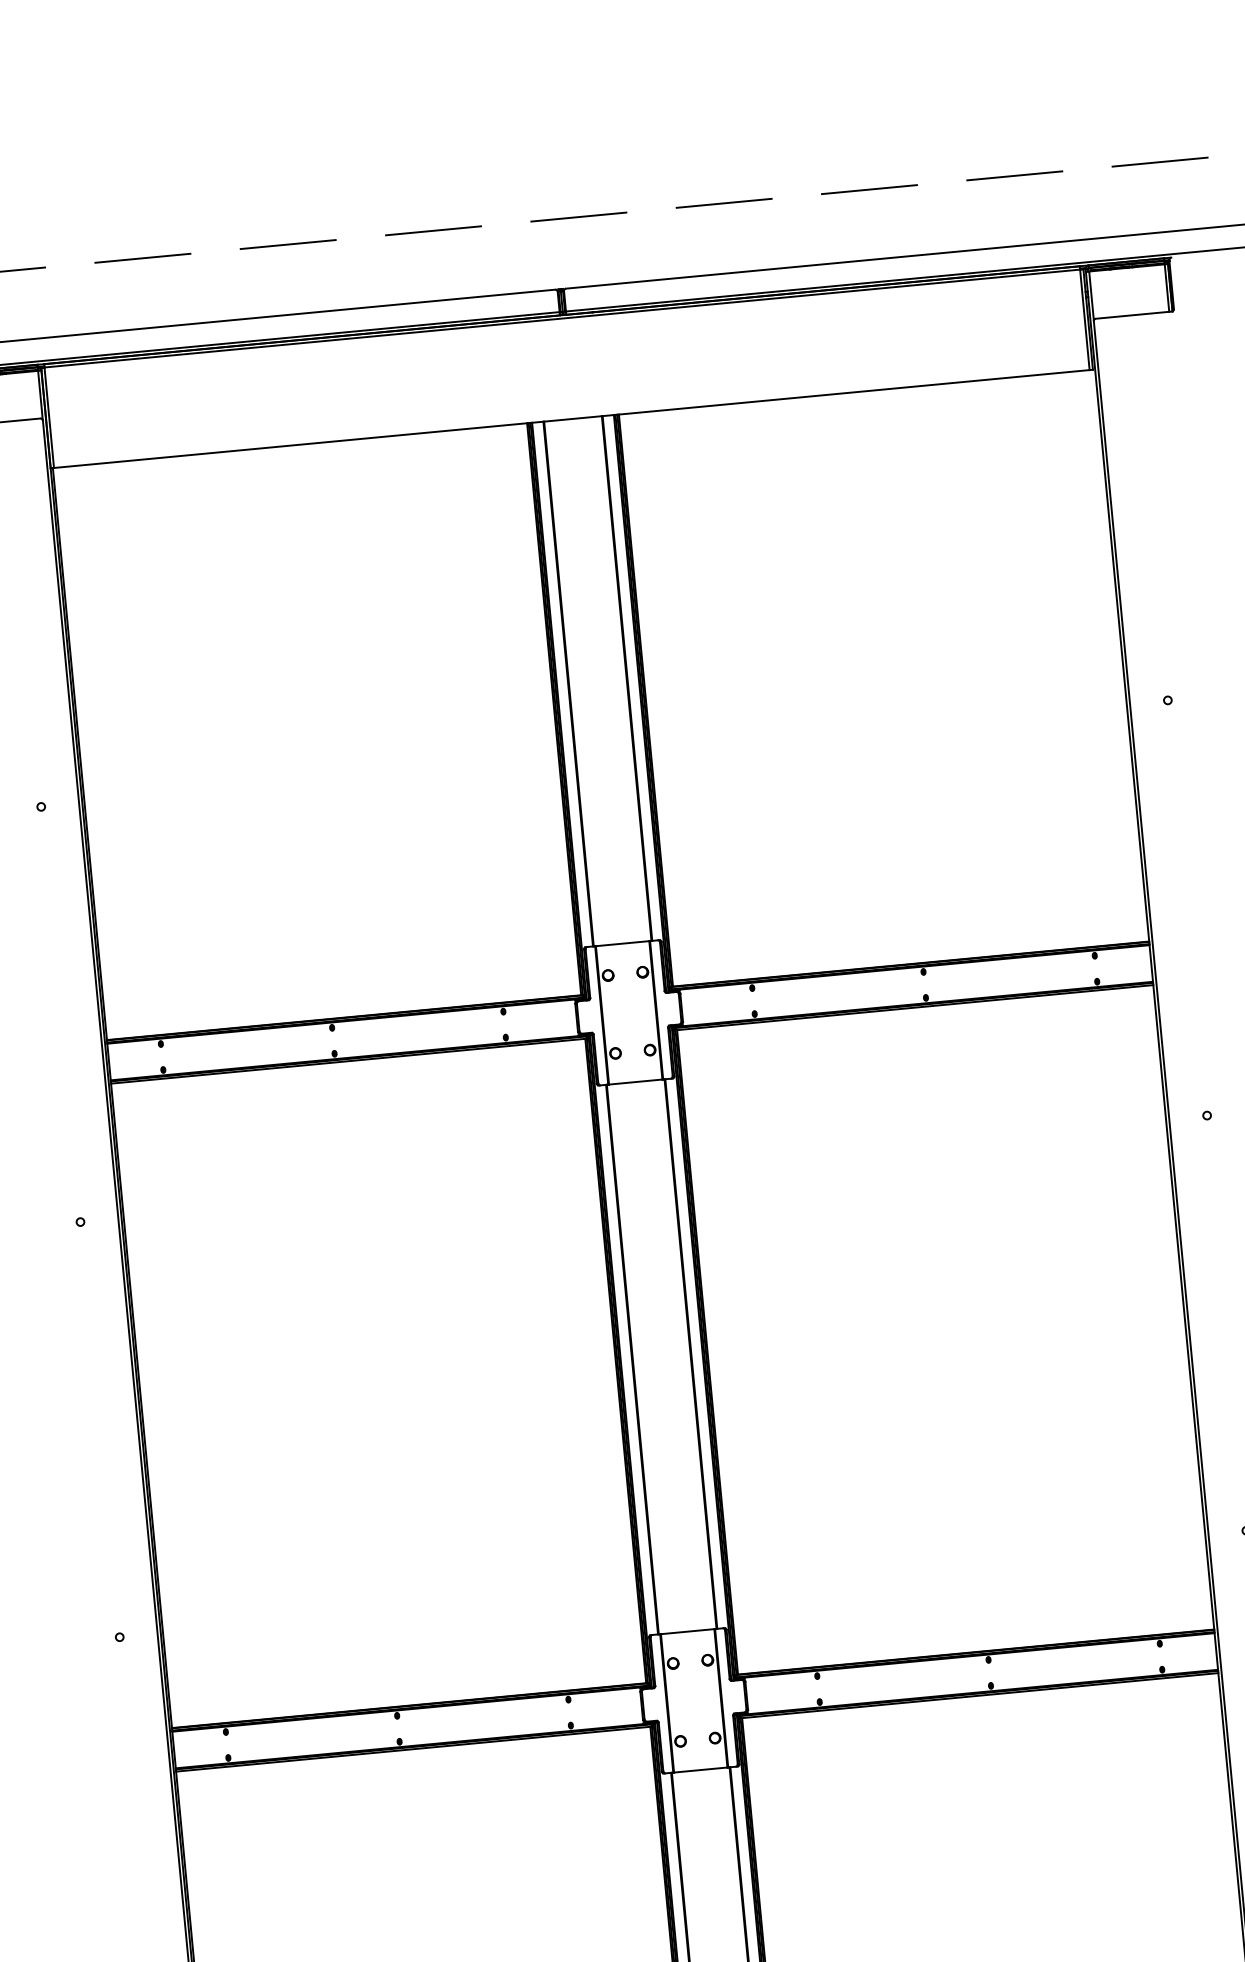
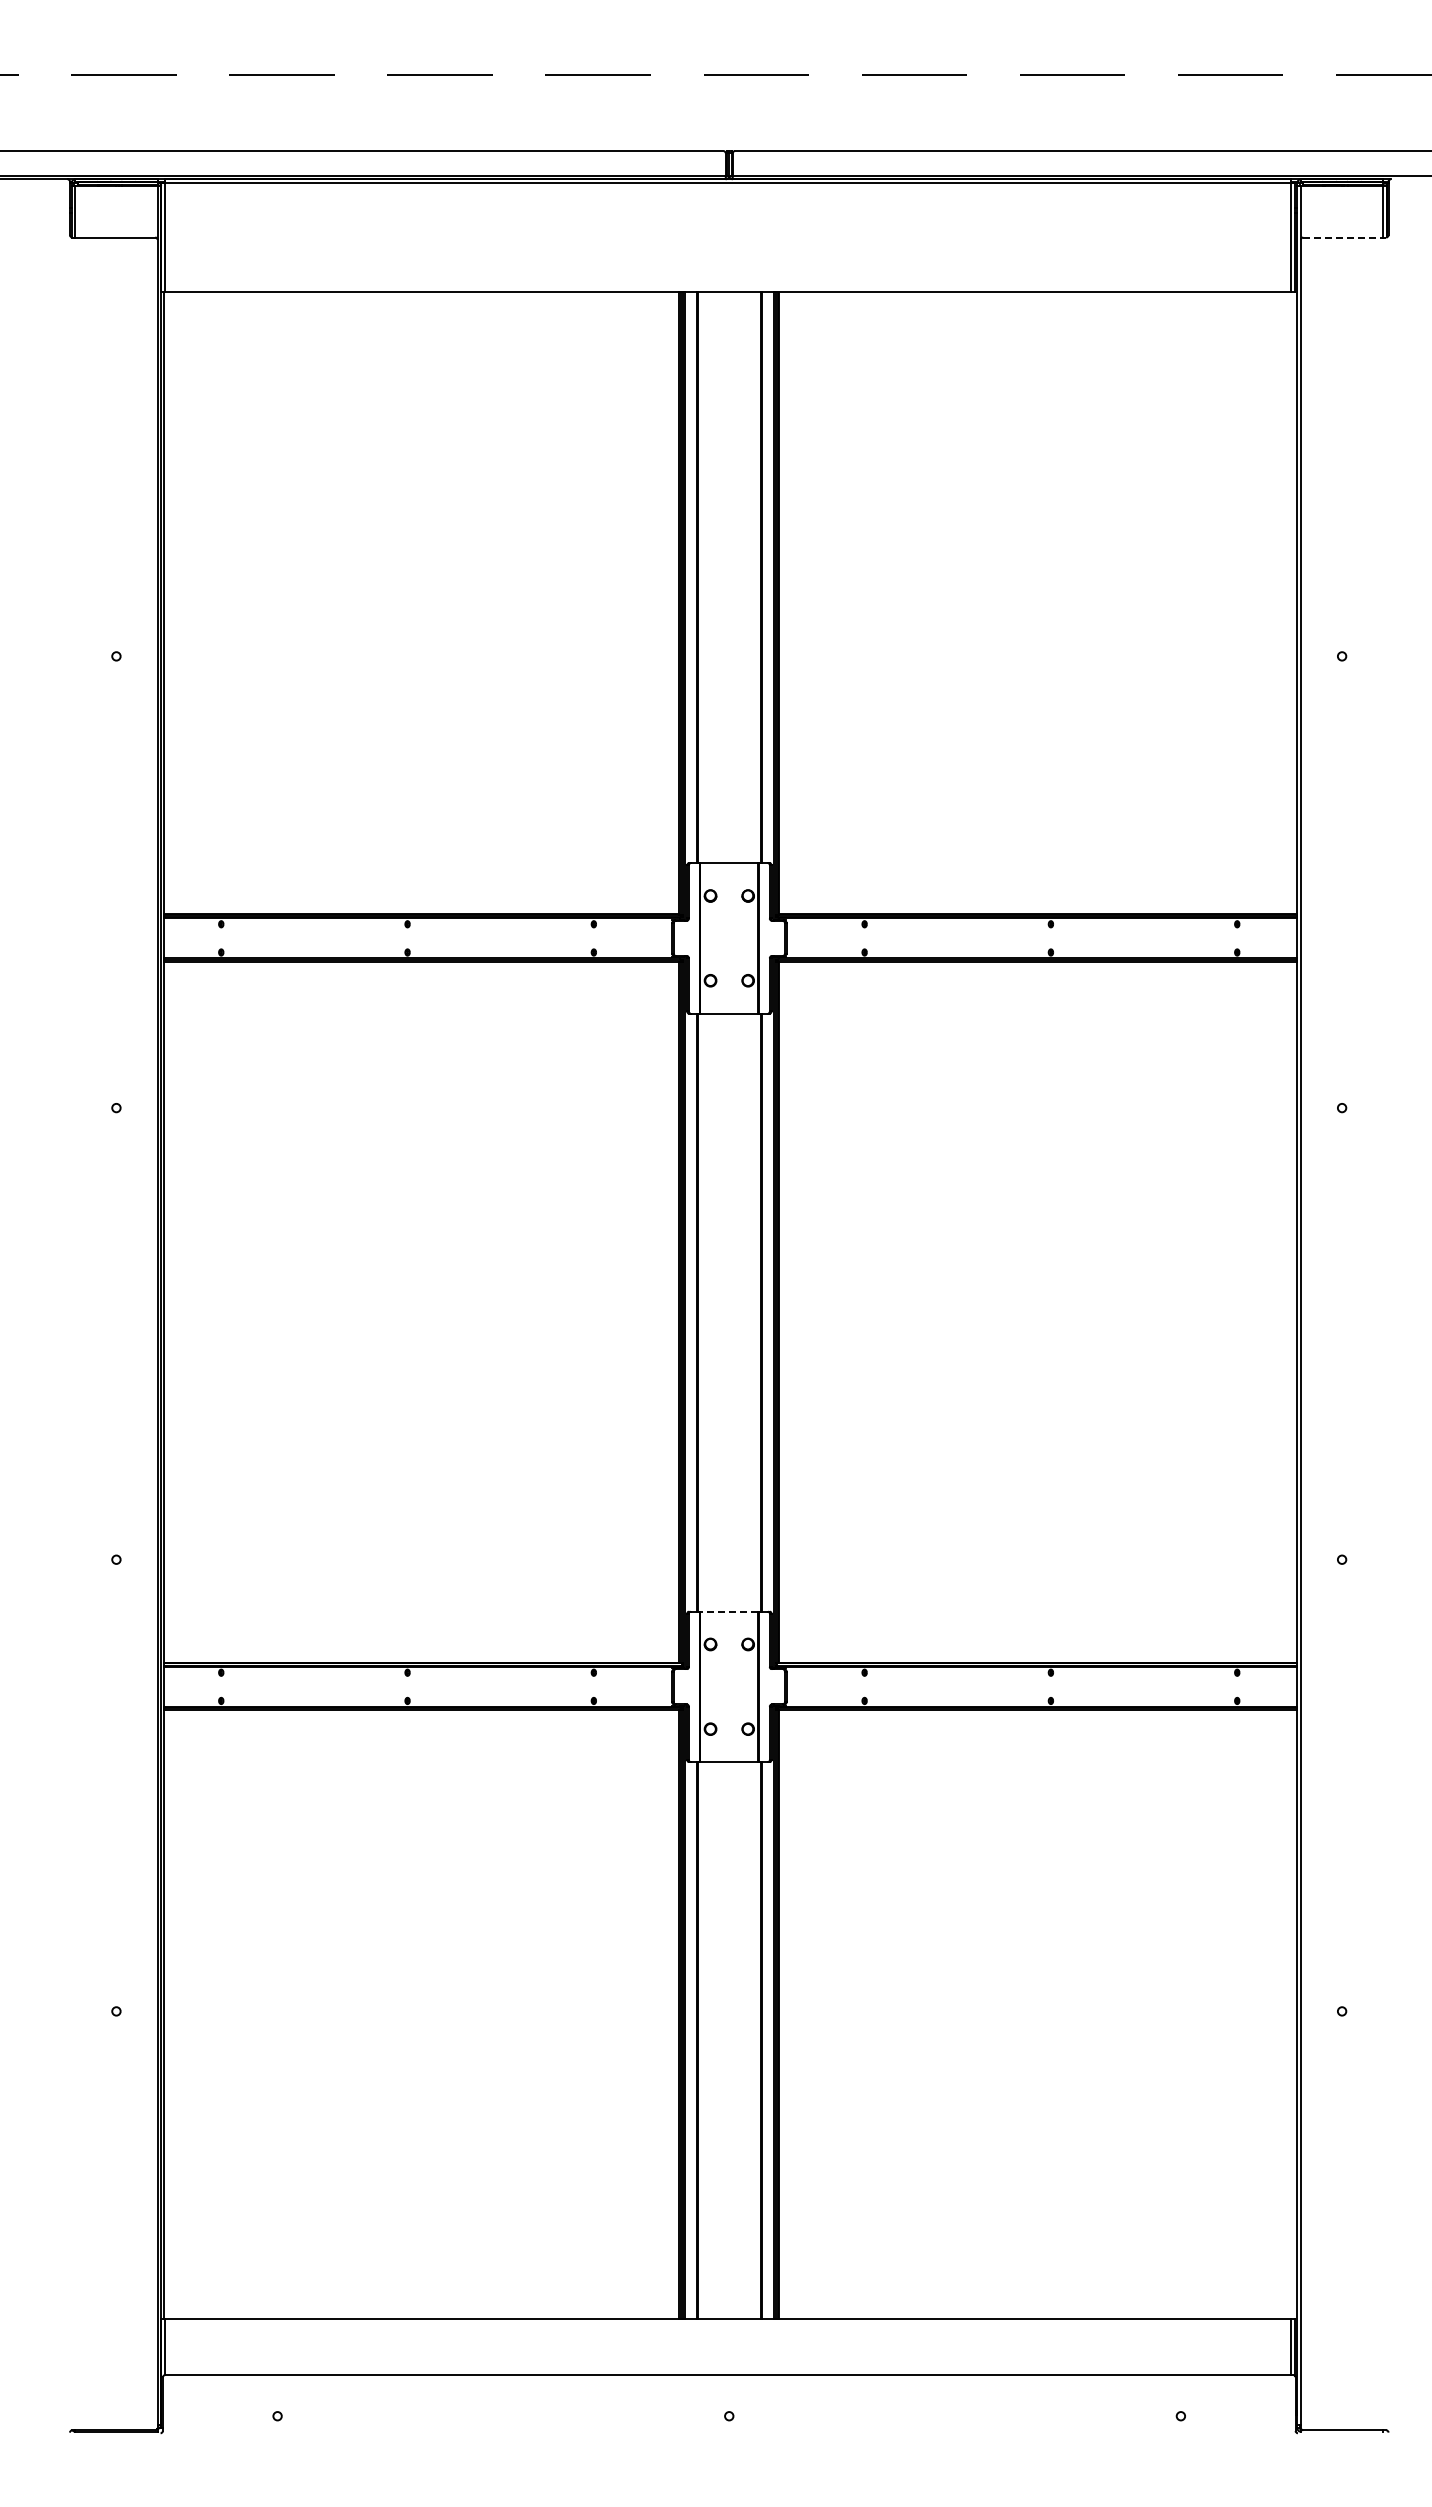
line: (1134, 315) -> (1345, 237), solid -> dashed
line: (686, 1631) -> (728, 1611), solid -> dashed

